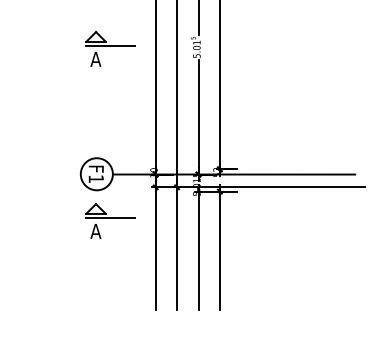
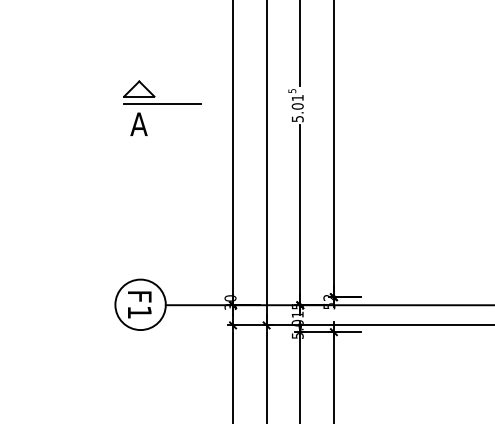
part: (110, 220) -> (162, 377), removed

